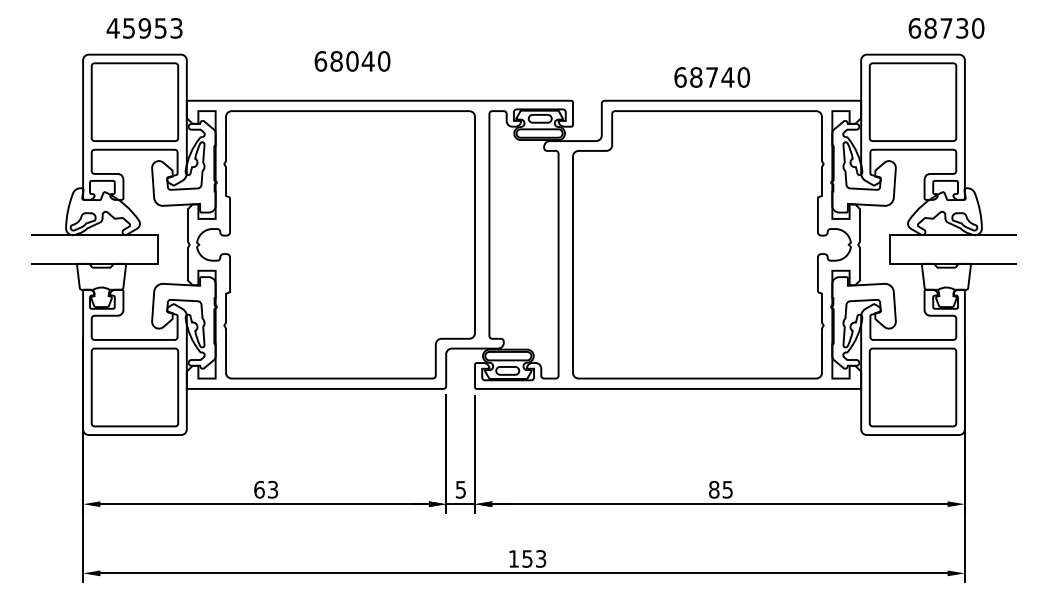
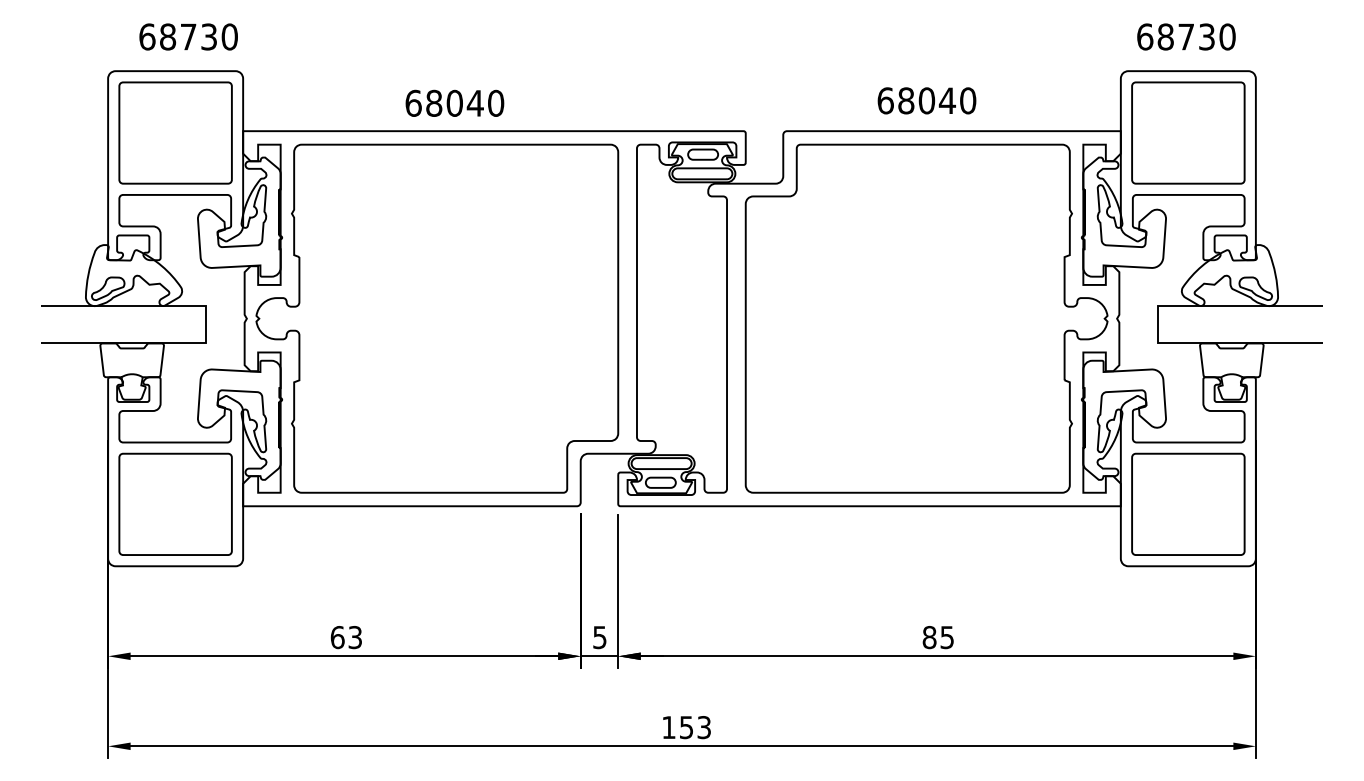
text: (144, 28) -> (188, 37), 45953 -> 68730
text: (946, 28) -> (1186, 37), moved
text: (352, 61) -> (454, 103), moved
text: (712, 77) -> (927, 100), 68740 -> 68040

